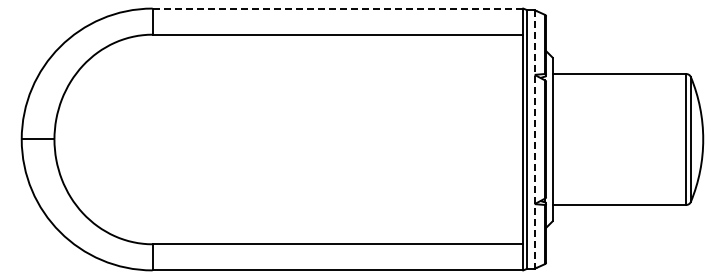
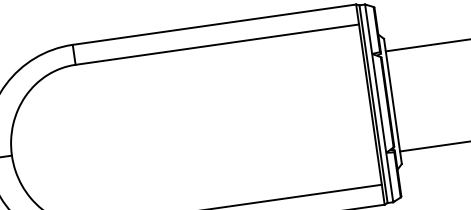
line: (337, 8) -> (214, 24), dashed -> solid
line: (534, 139) -> (379, 103), dashed -> solid

